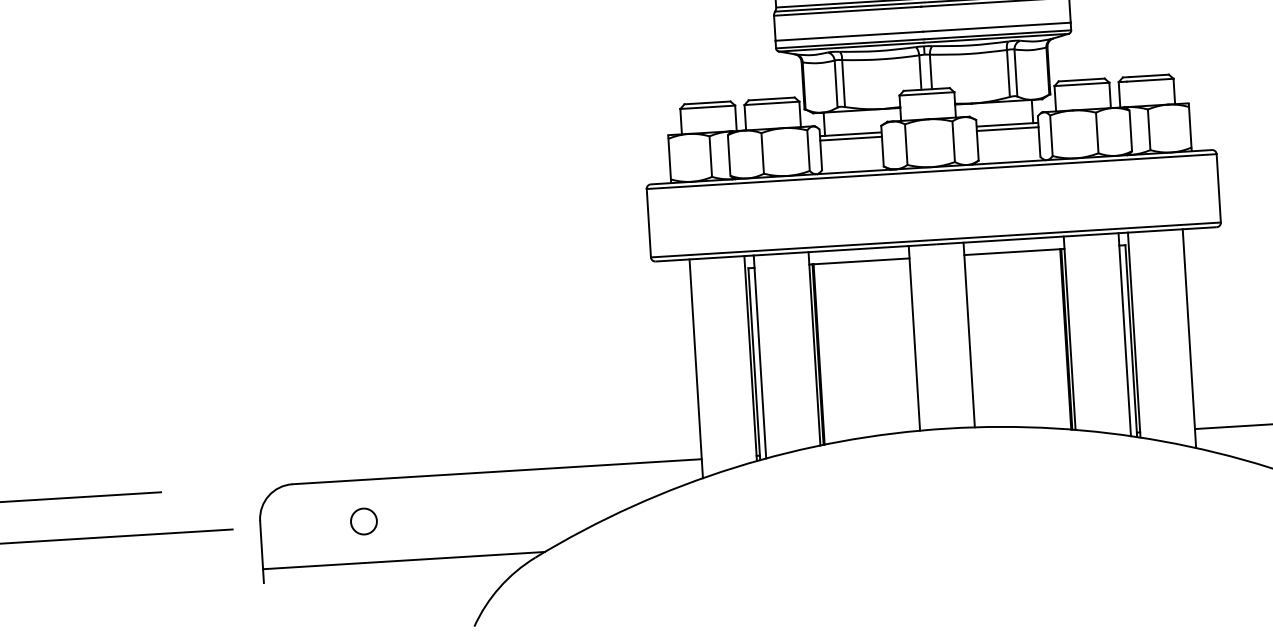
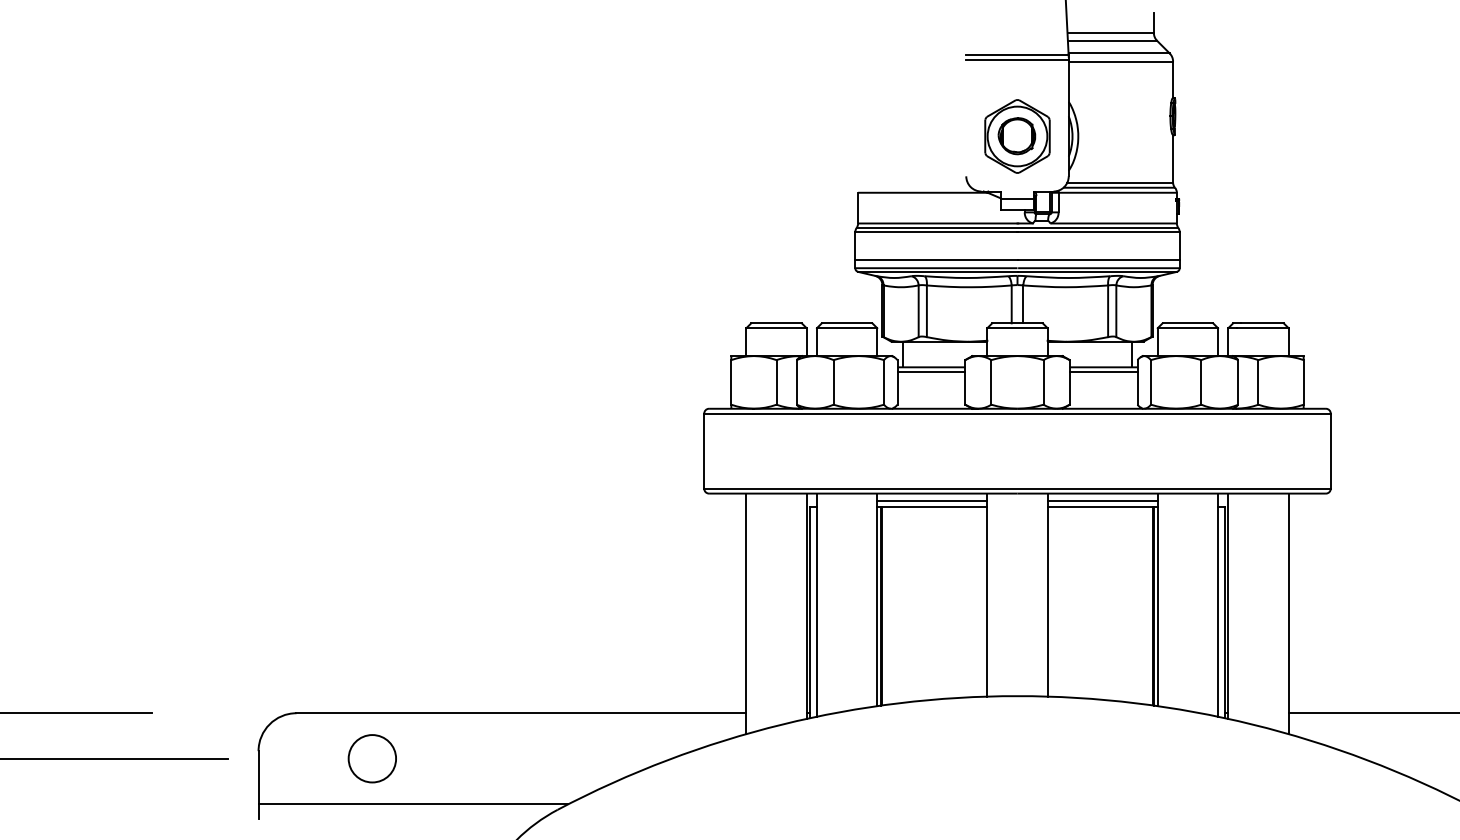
line: (1013, 246) -> (1102, 501), added
line: (859, 256) -> (932, 501), added
circle: (363, 521) -> (371, 758), size x1.67

